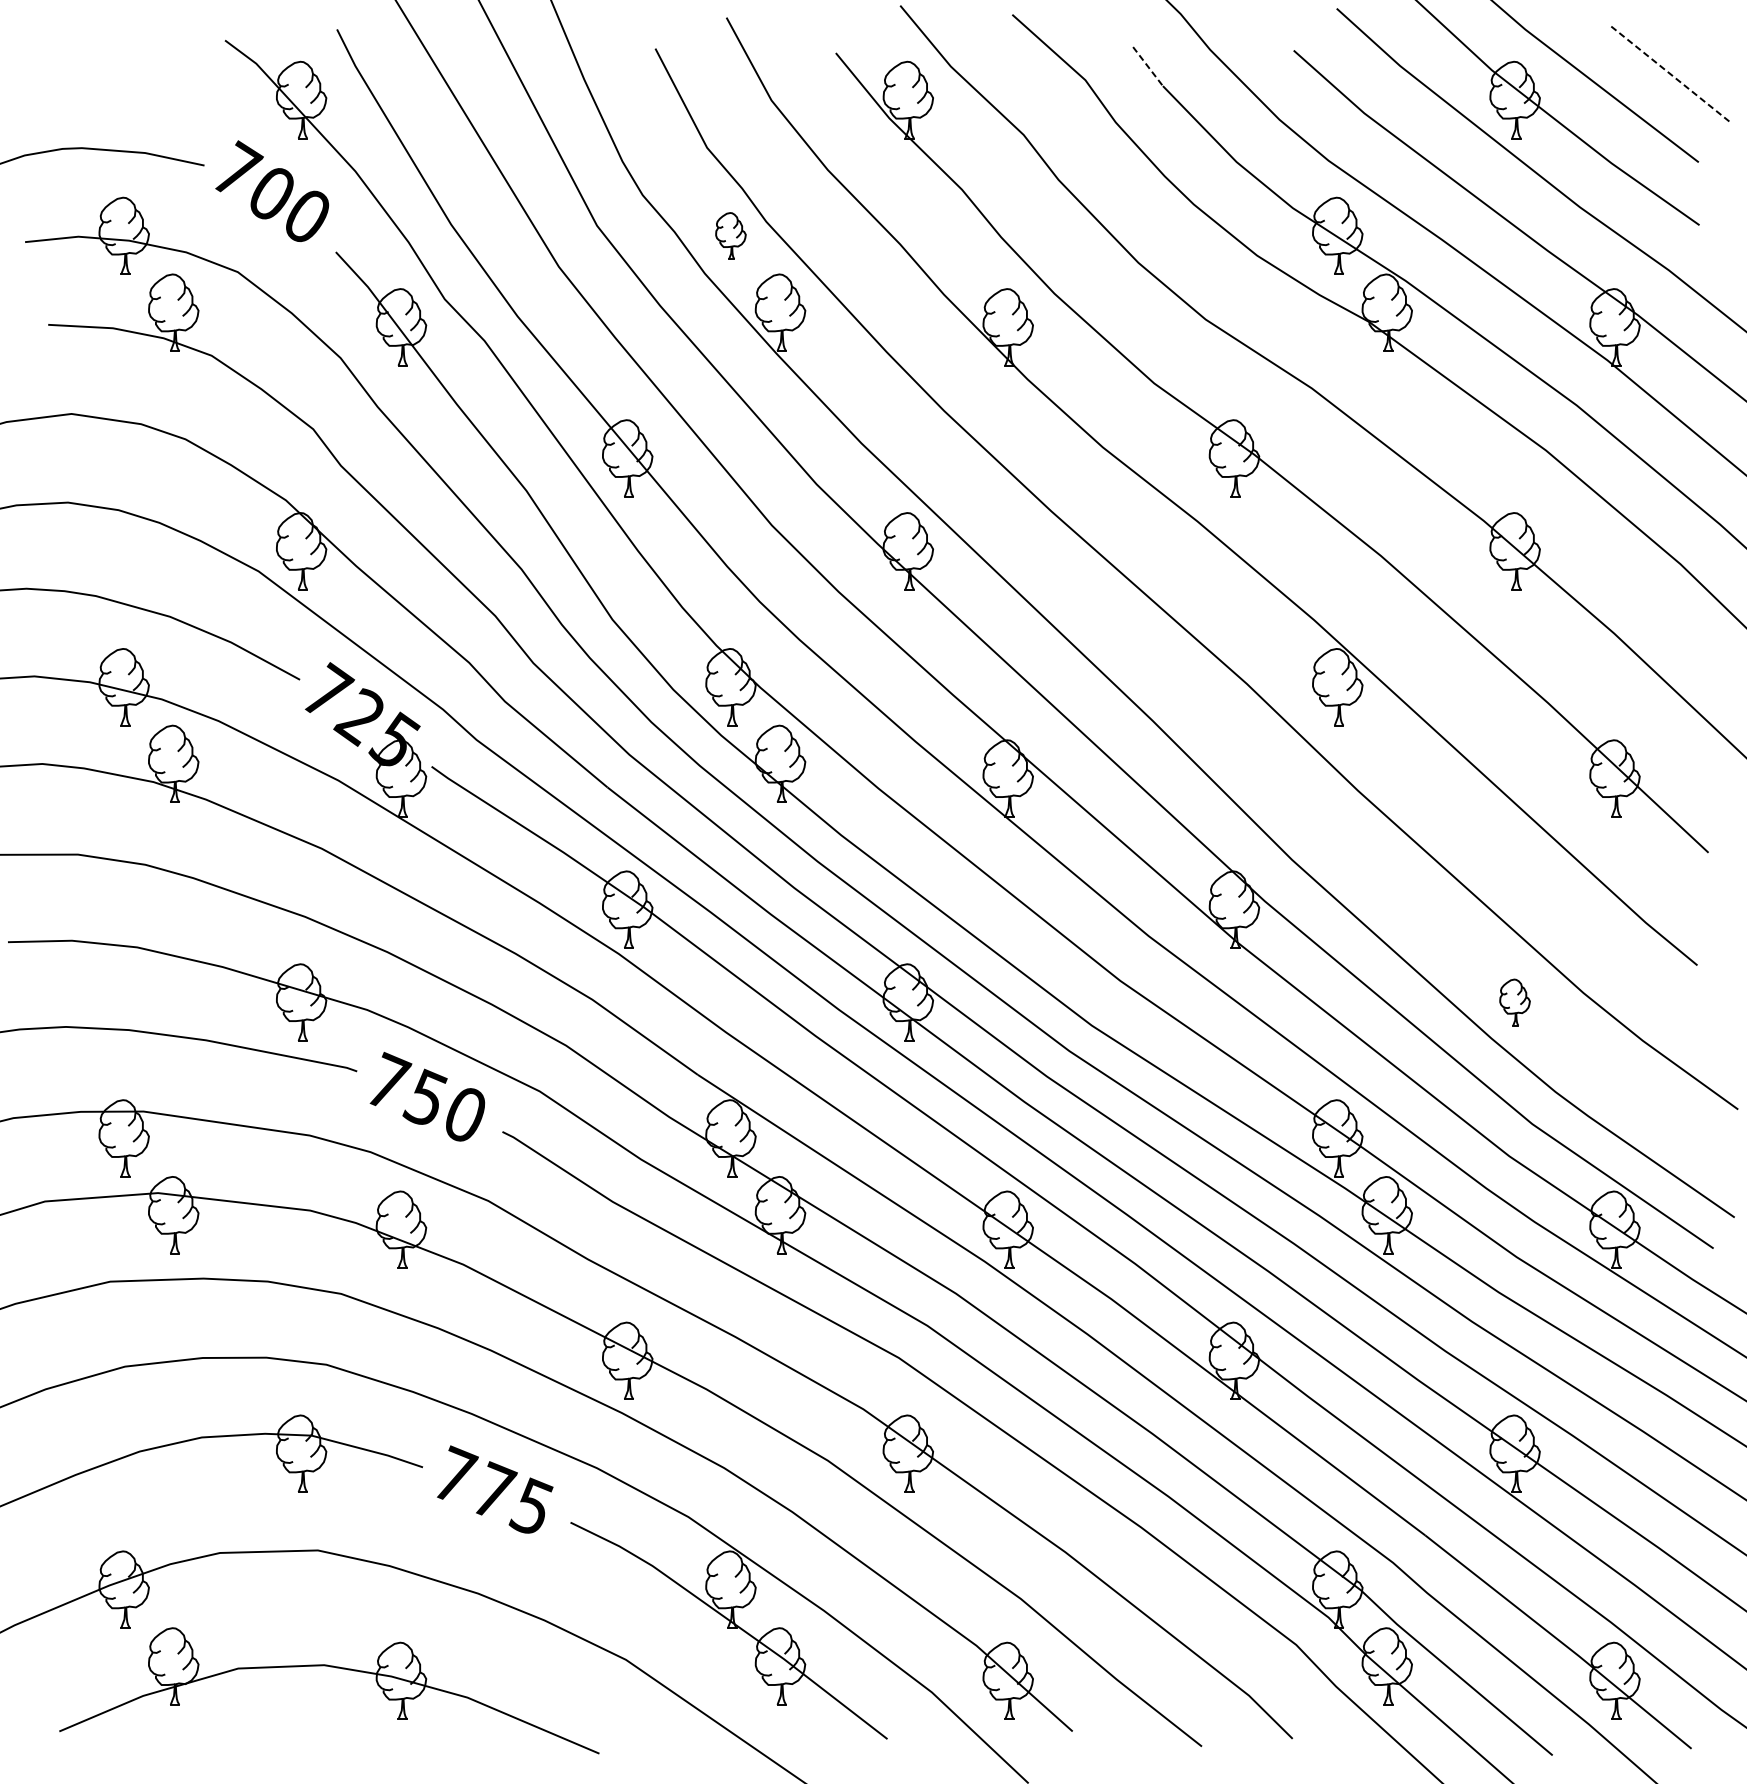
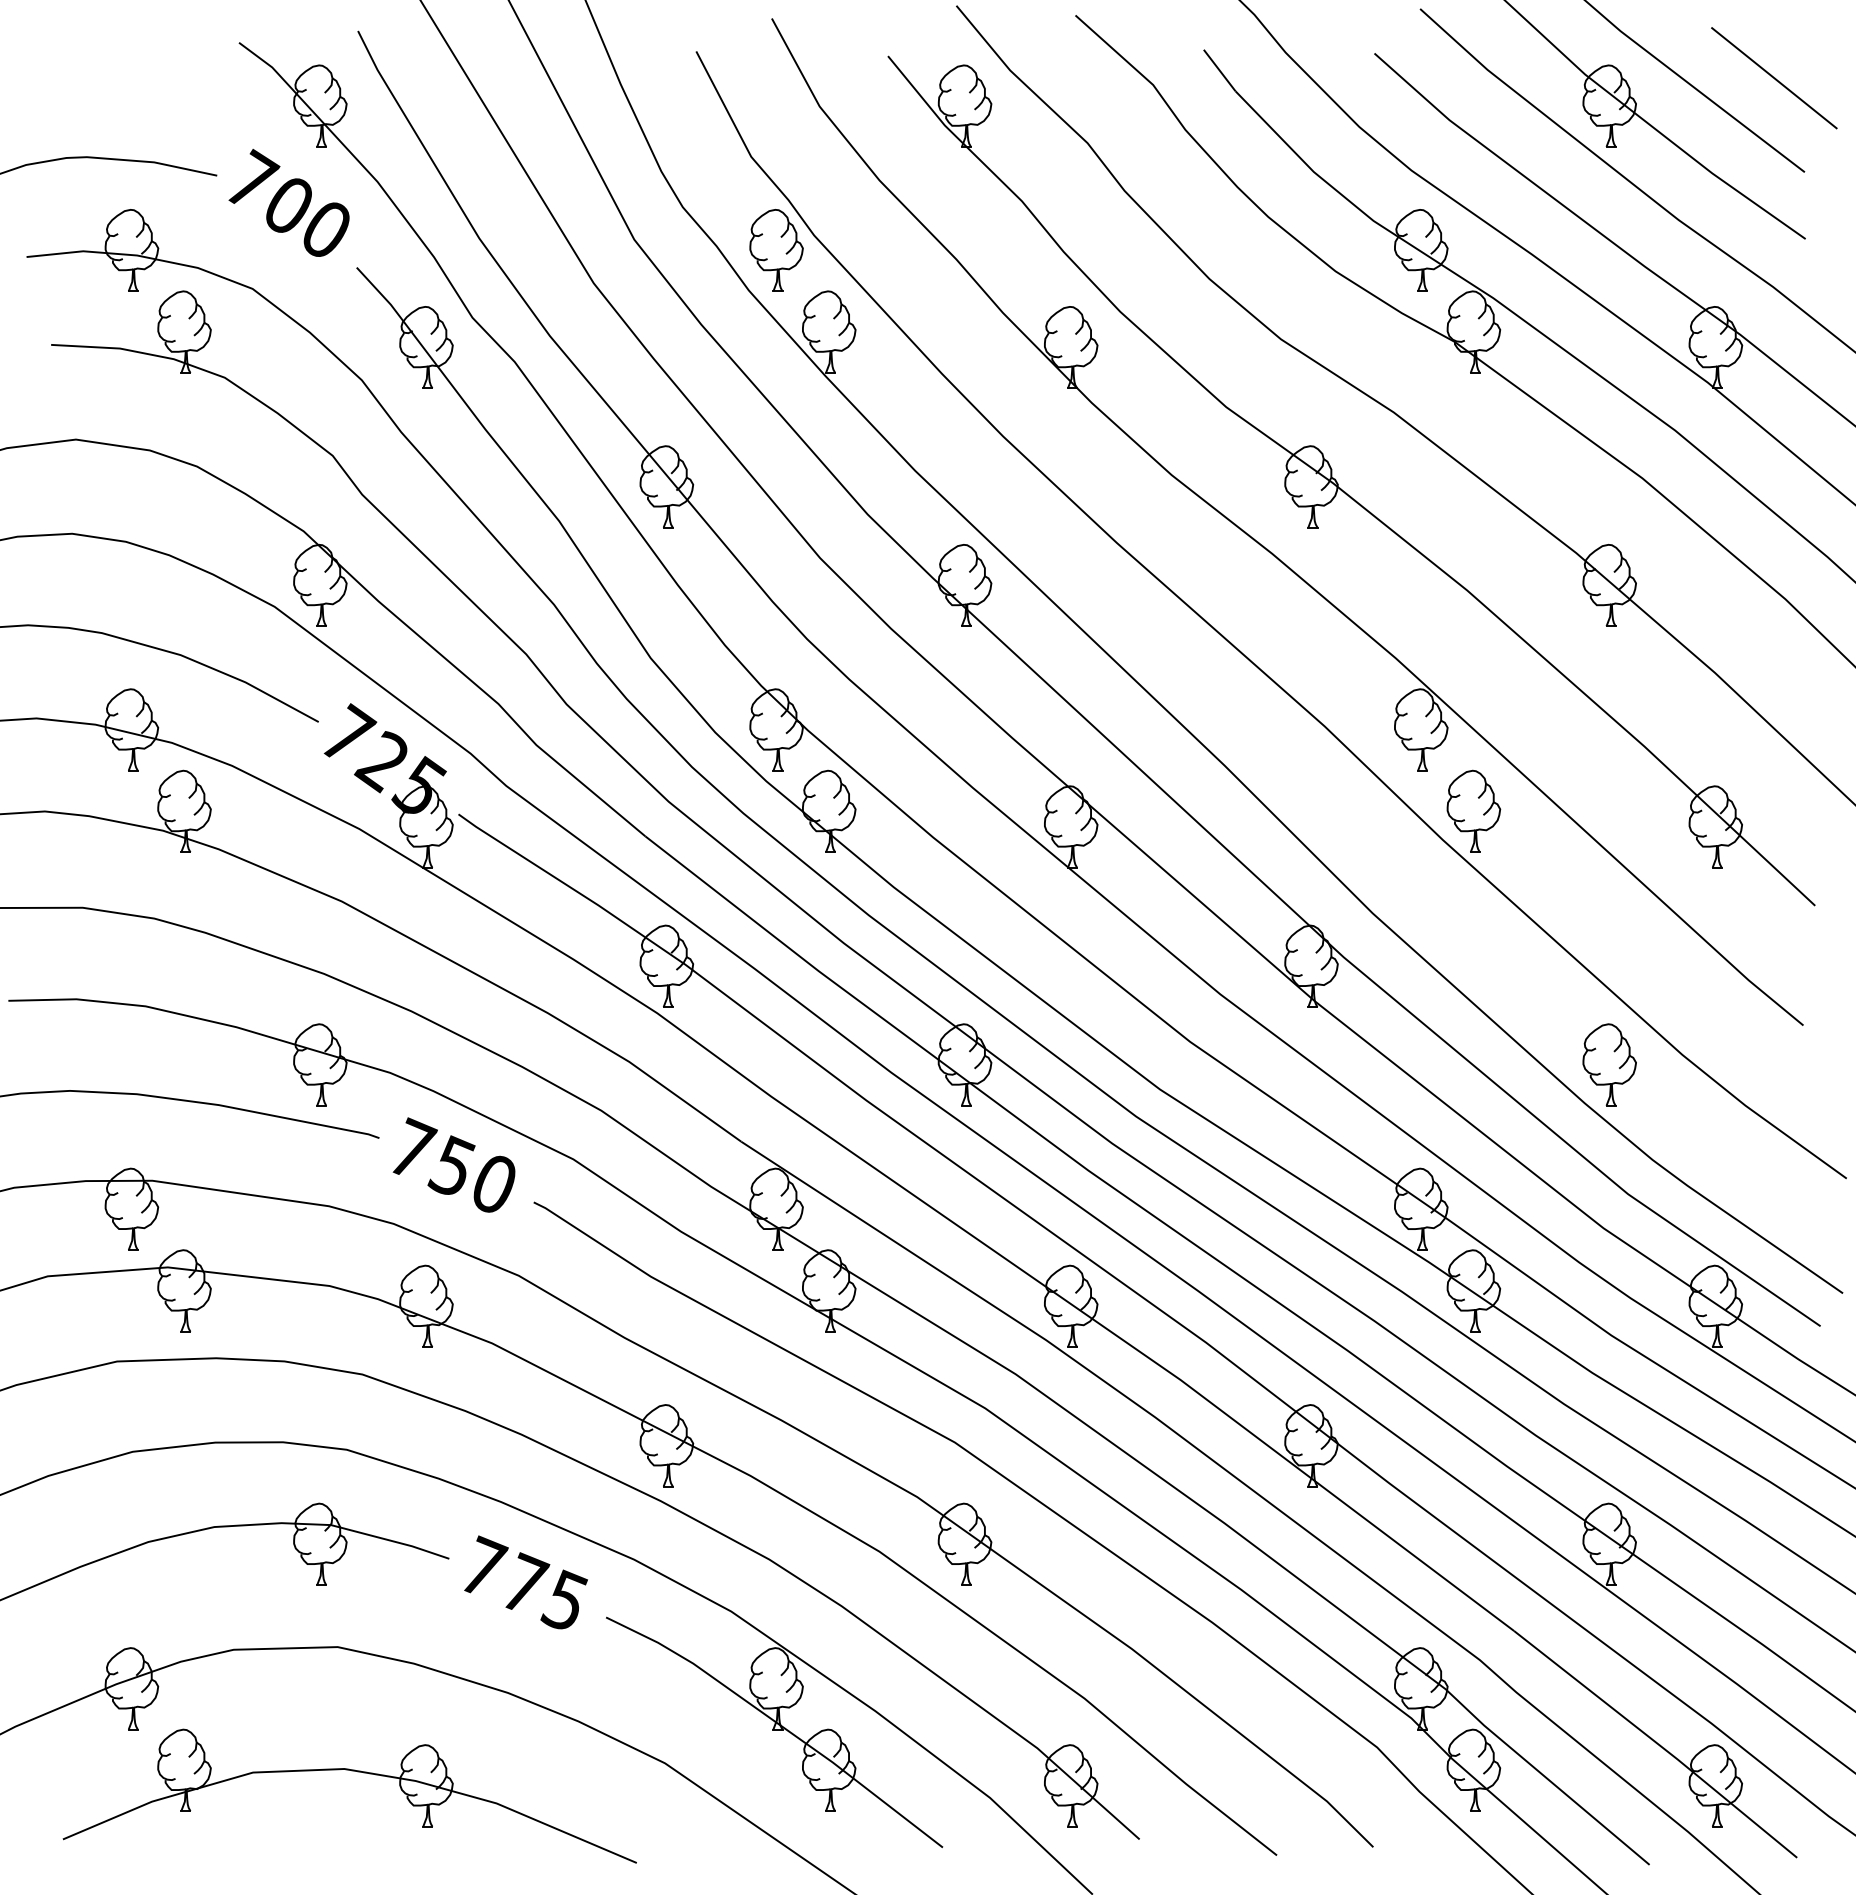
line: (1147, 66) -> (1219, 70), dashed -> solid
line: (1670, 74) -> (1774, 78), dashed -> solid
part: (730, 235) -> (776, 250), size x1.67
part: (1386, 763) -> (1473, 810), added
part: (1514, 1002) -> (1609, 1064), size x1.67

